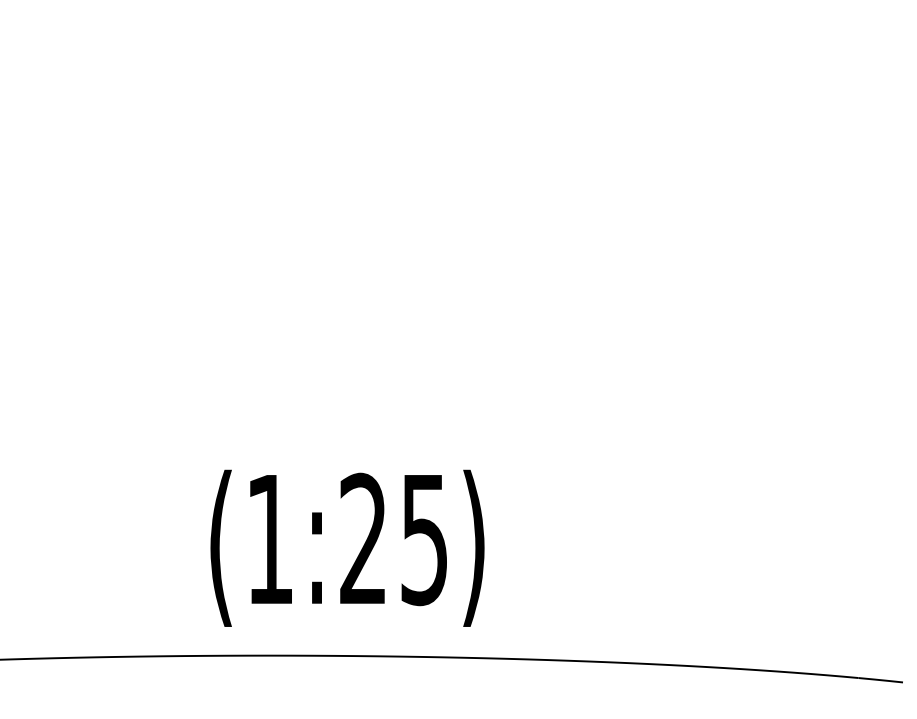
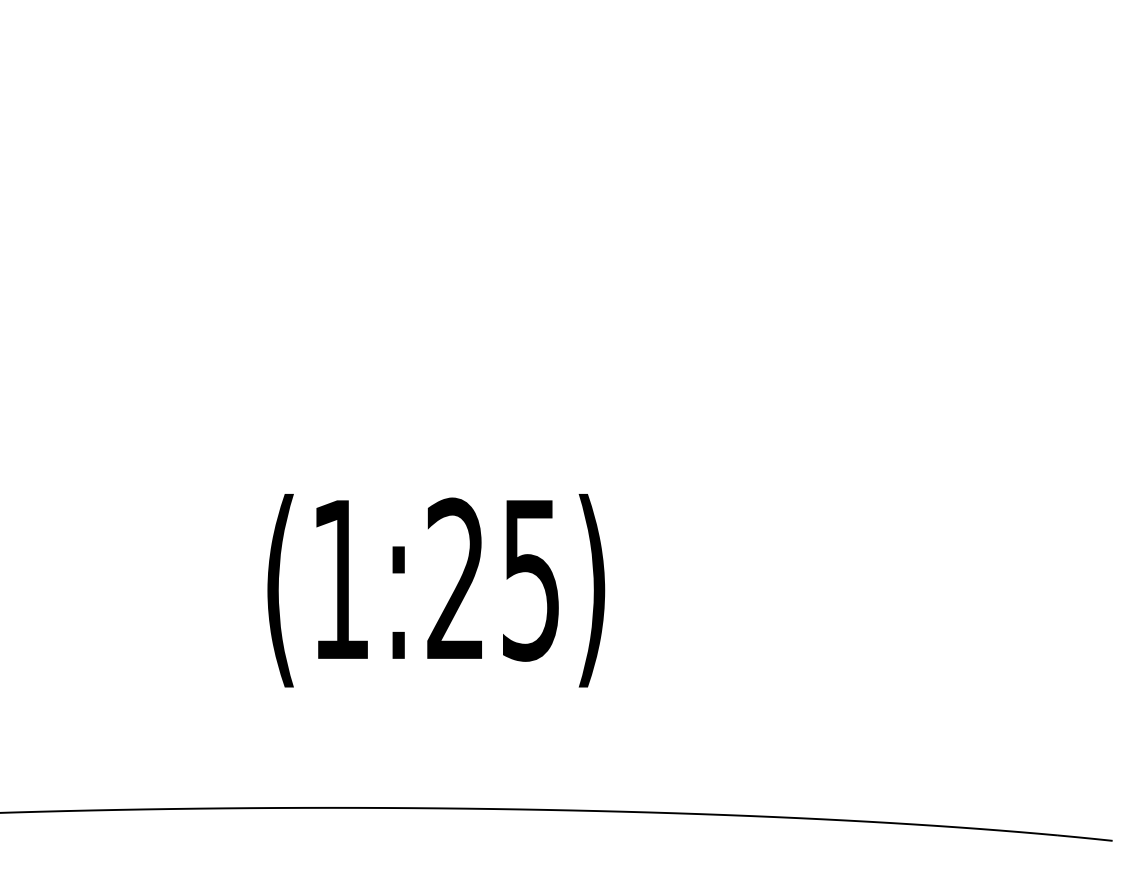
text: (347, 548) -> (436, 590), moved

